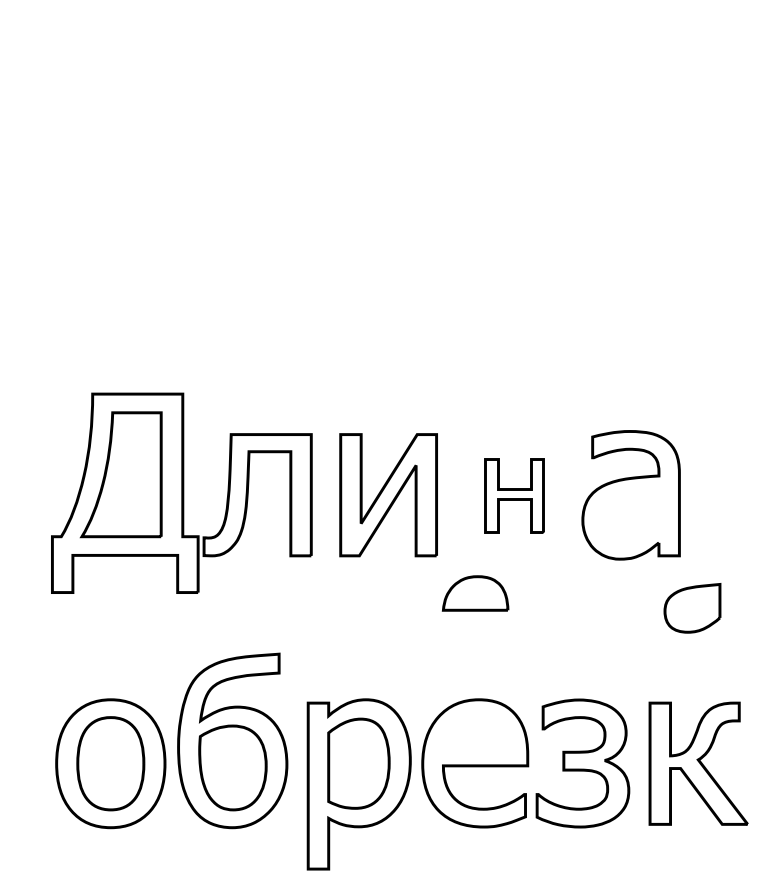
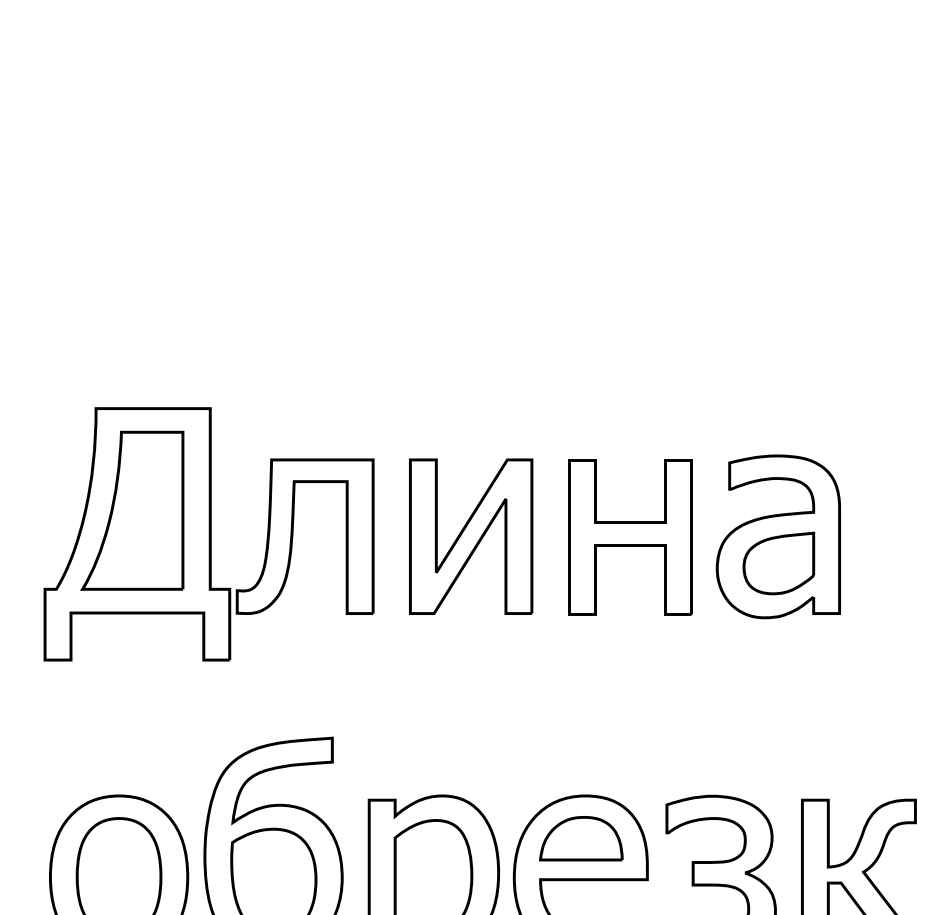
part: (514, 495) -> (630, 537), size x1.67
part: (475, 593) -> (581, 838), moved
part: (692, 608) -> (778, 563), moved

